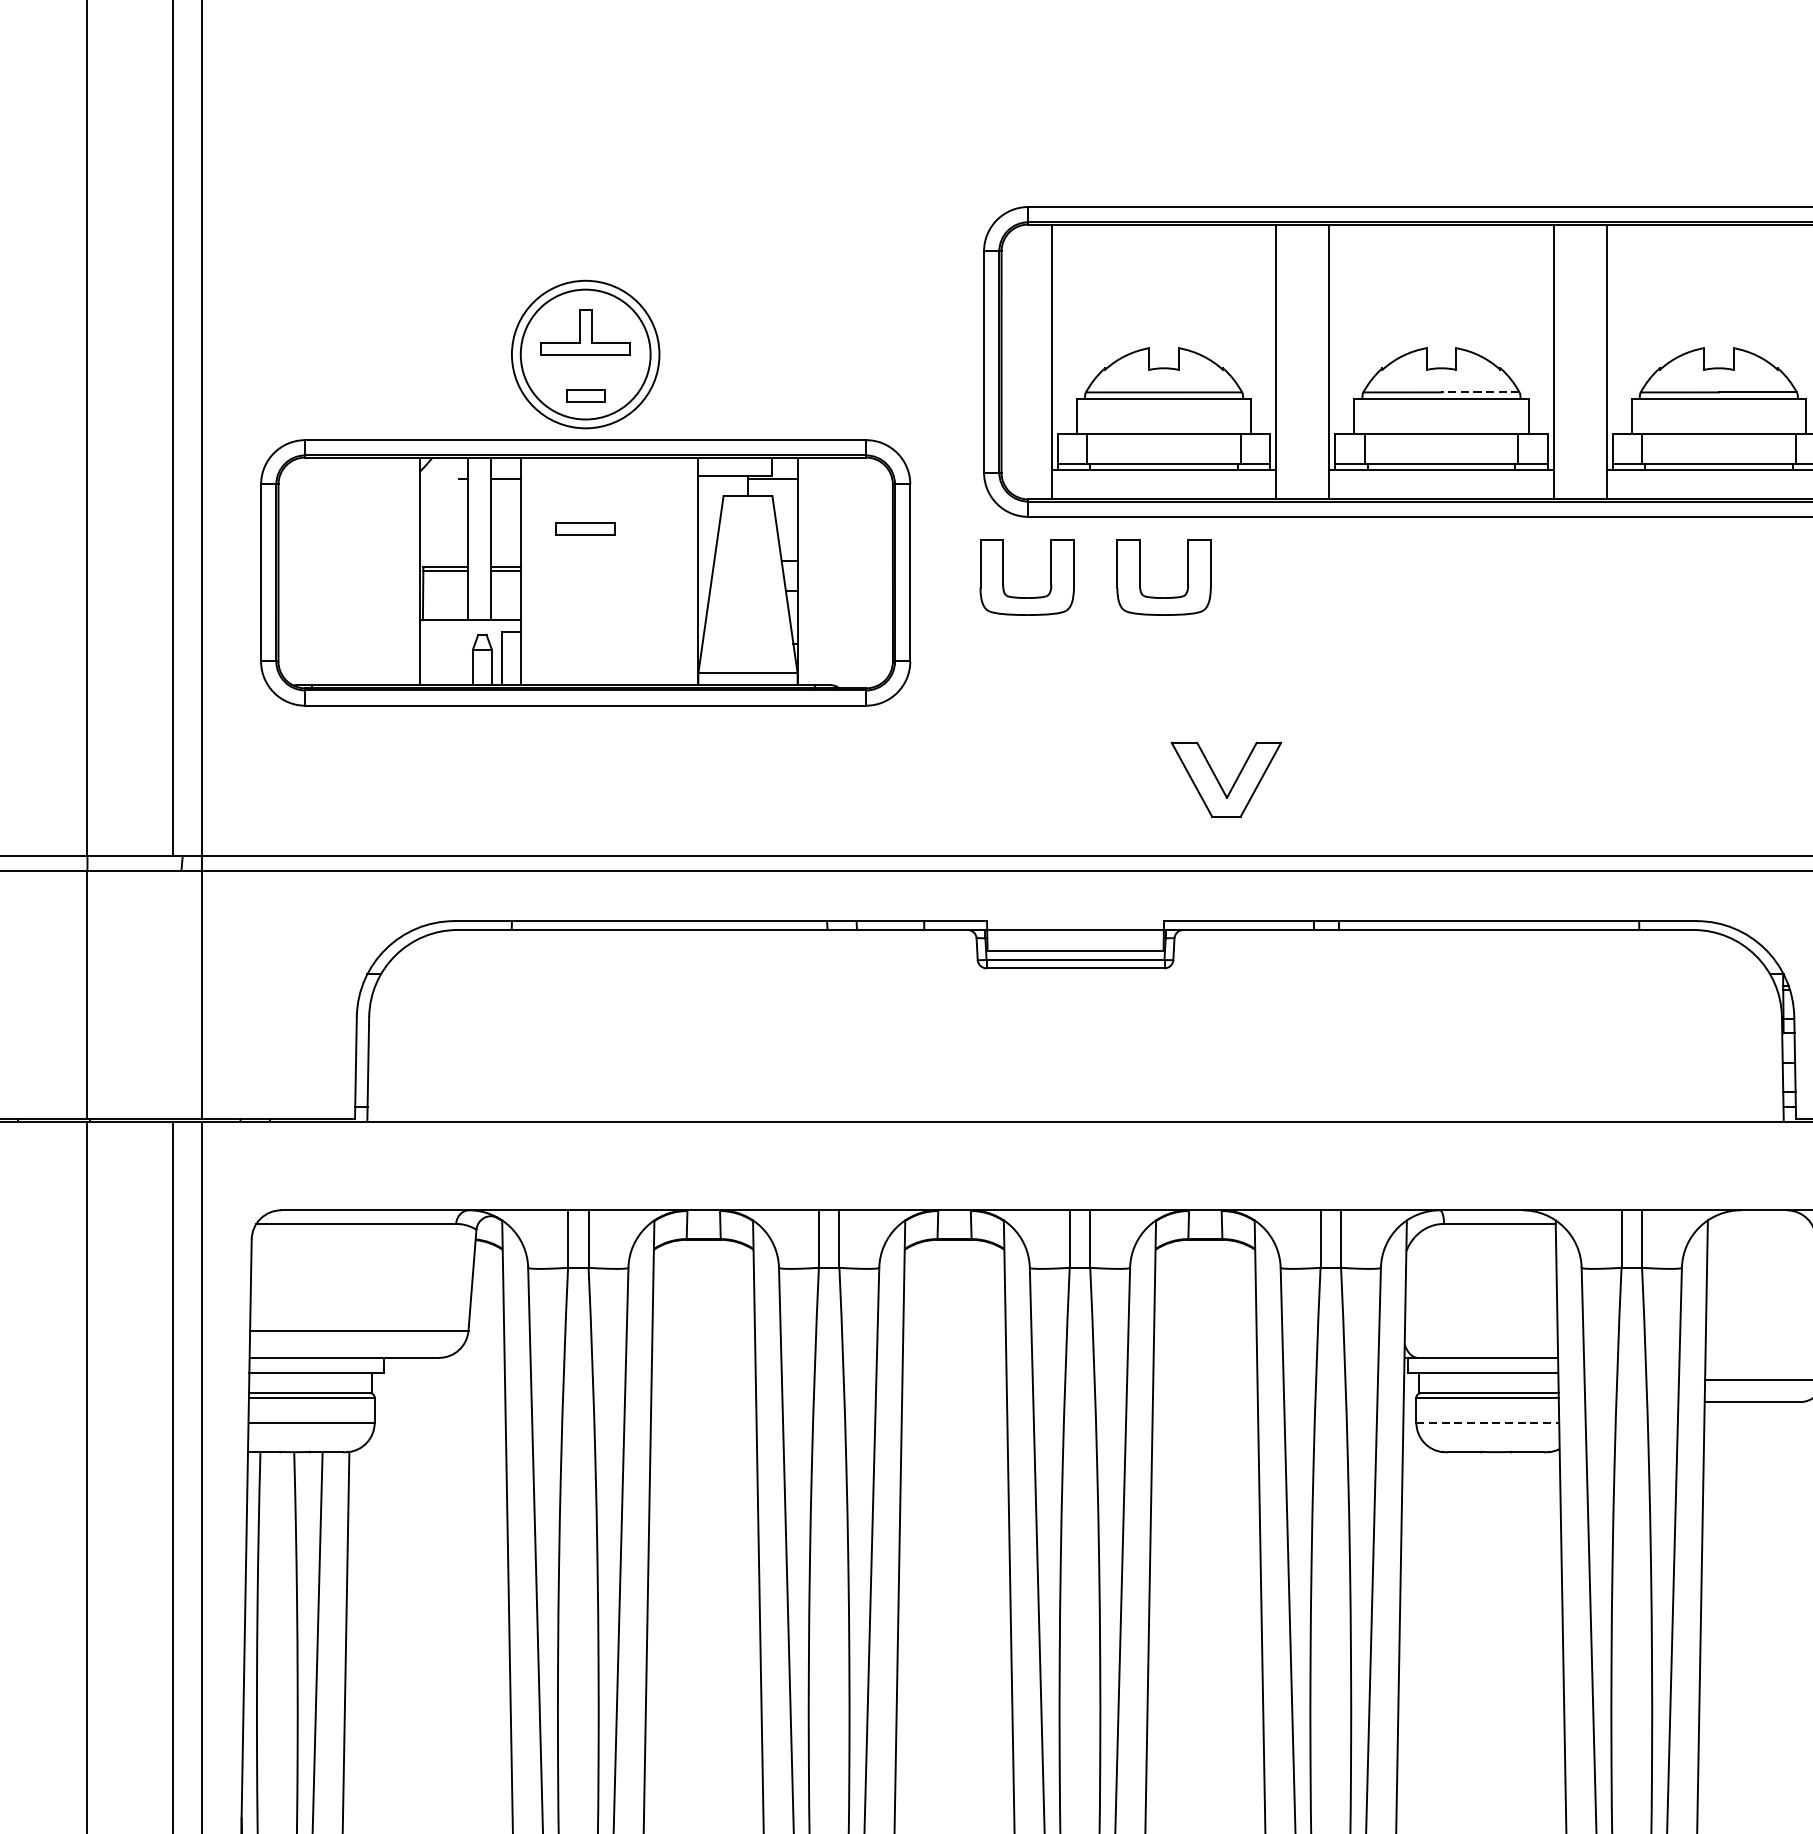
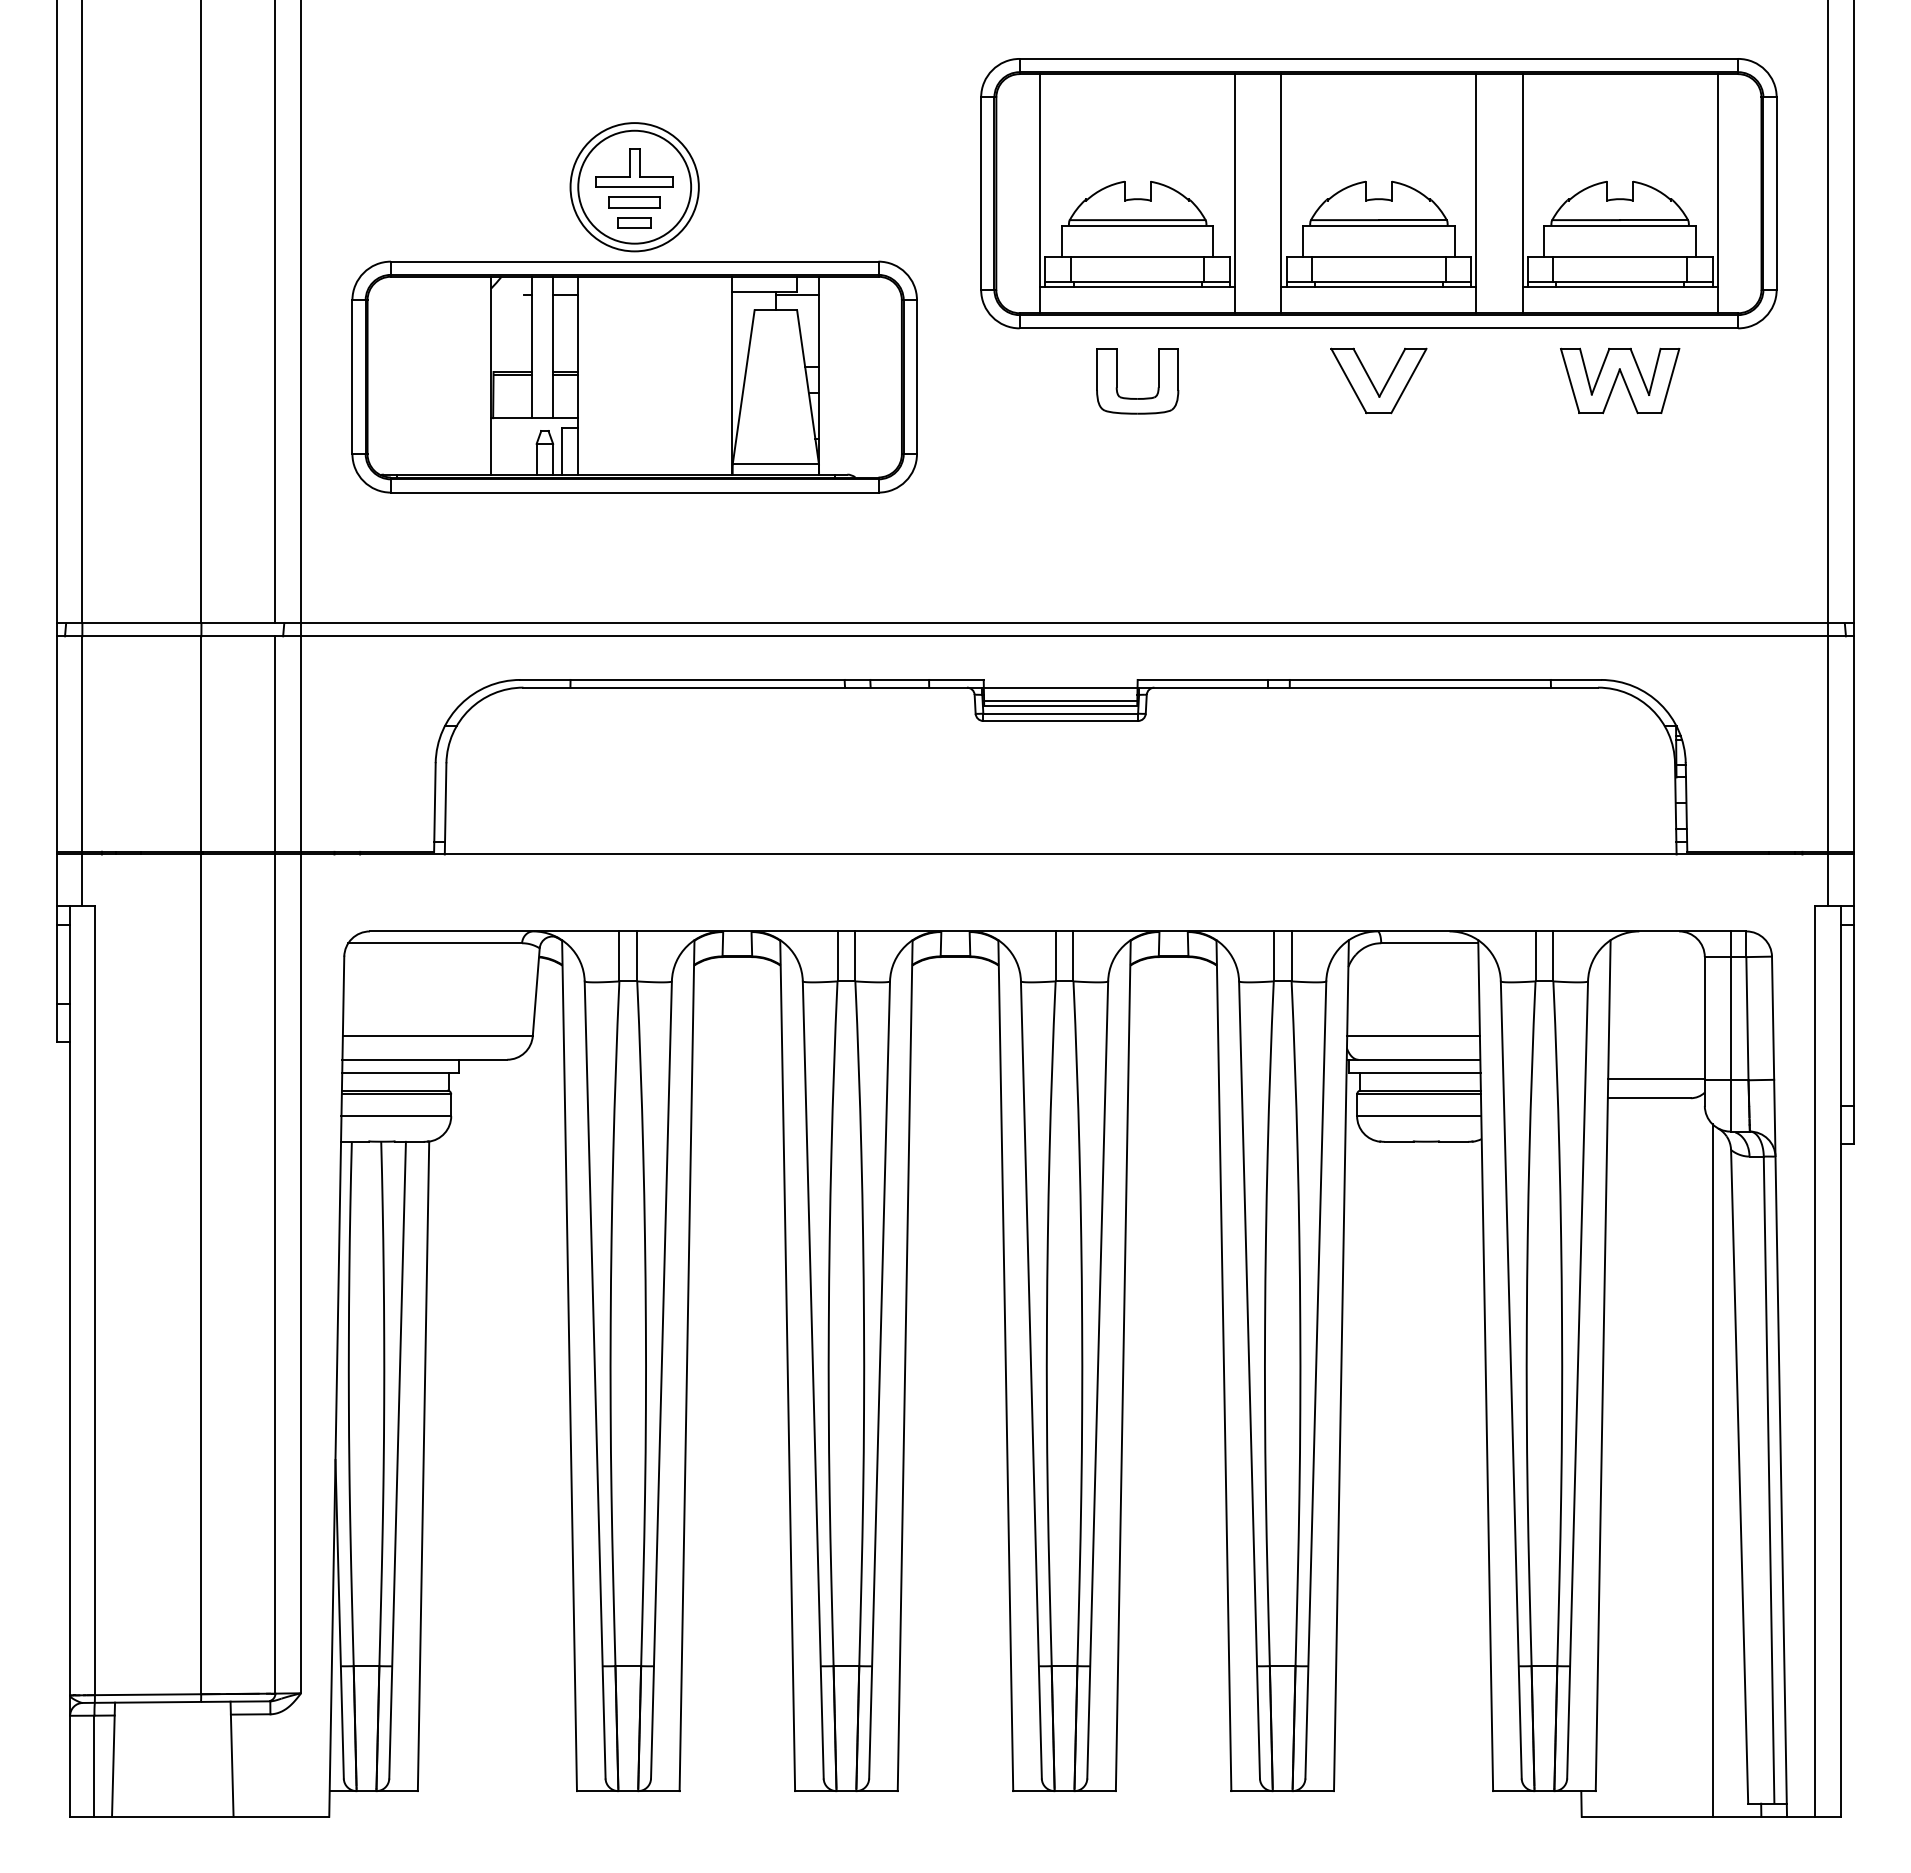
line: (1480, 392) -> (1412, 220), dashed -> solid
part: (585, 528) -> (634, 202), moved
part: (1719, 576) -> (1620, 380), added
part: (1027, 597) -> (1018, 398), removed
part: (1225, 779) -> (1378, 380), moved
line: (1075, 944) -> (1060, 700), added
line: (172, 994) -> (275, 743), added
line: (1481, 1331) -> (1413, 1036), added
line: (1488, 1423) -> (1419, 1116), dashed -> solid

